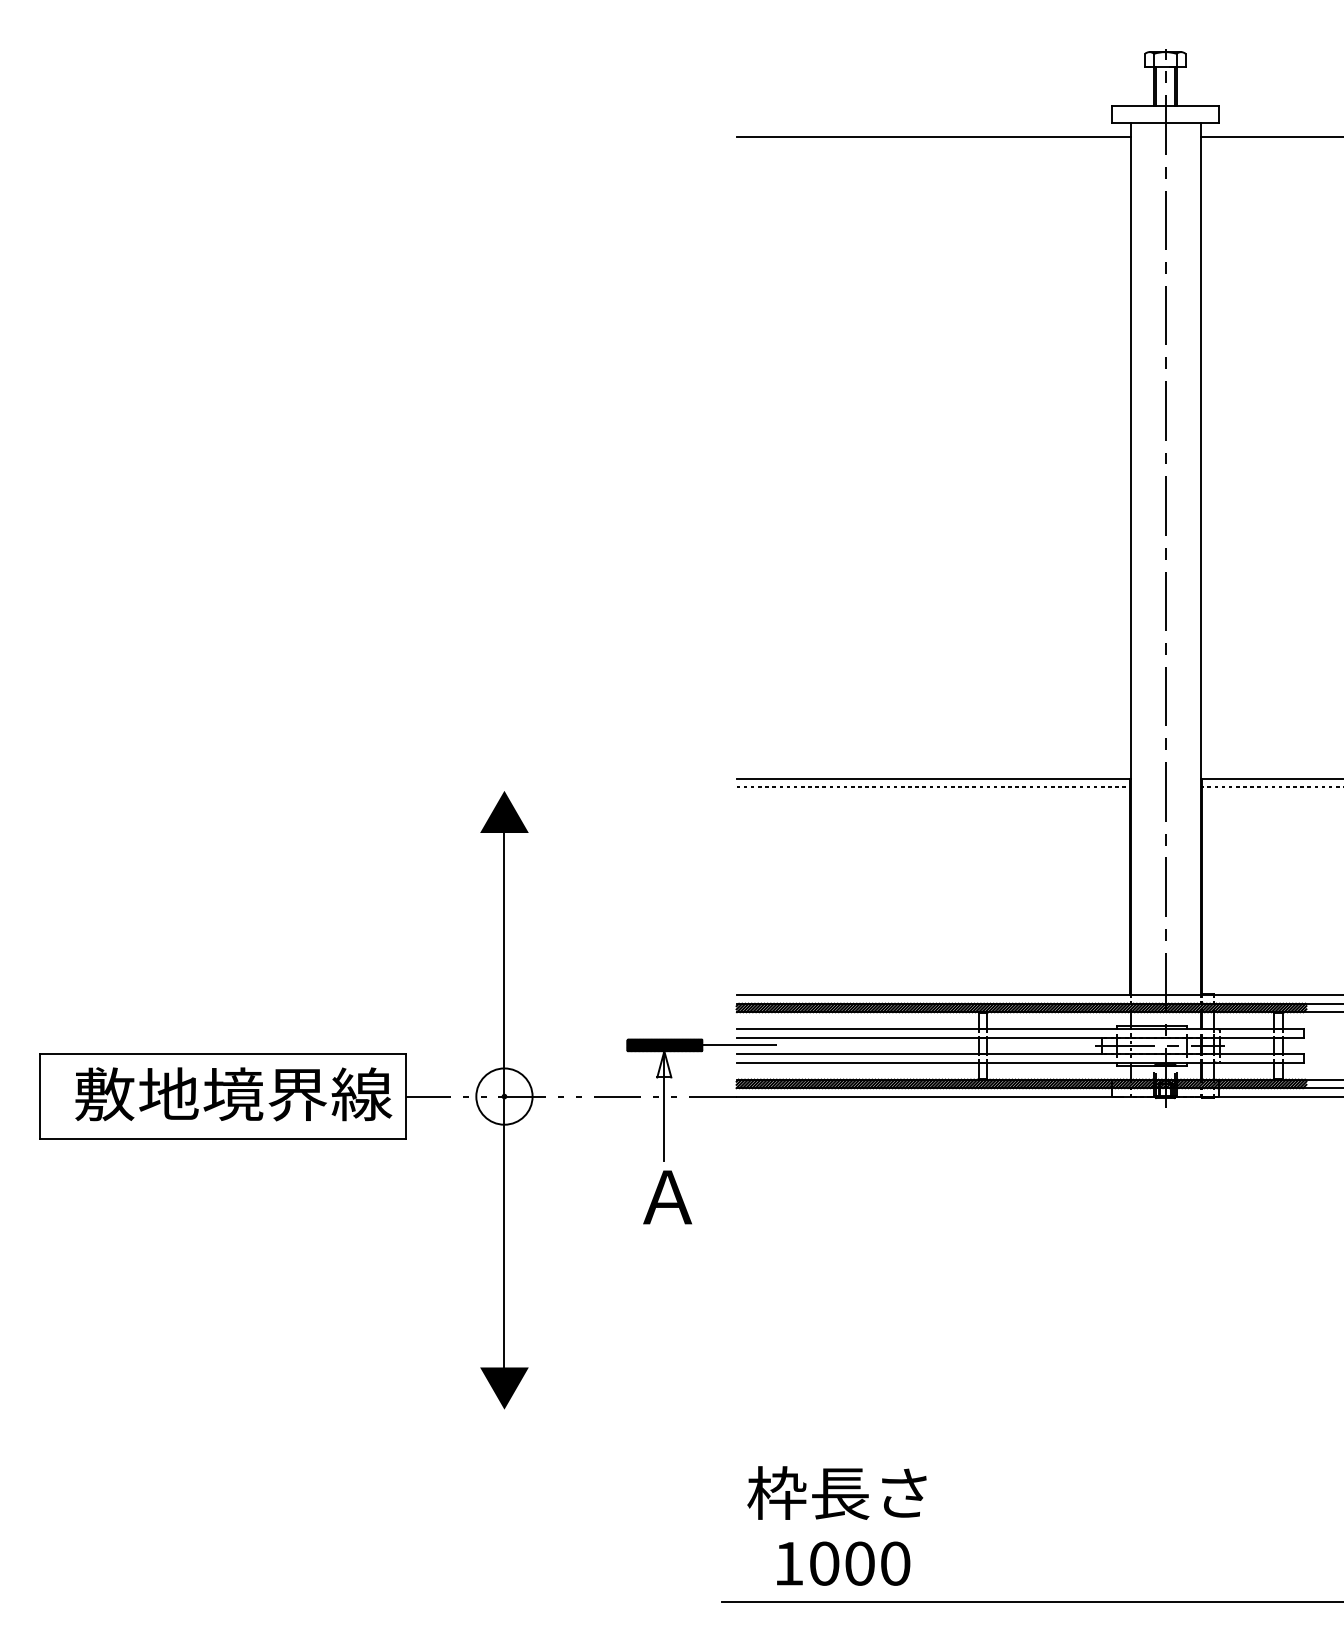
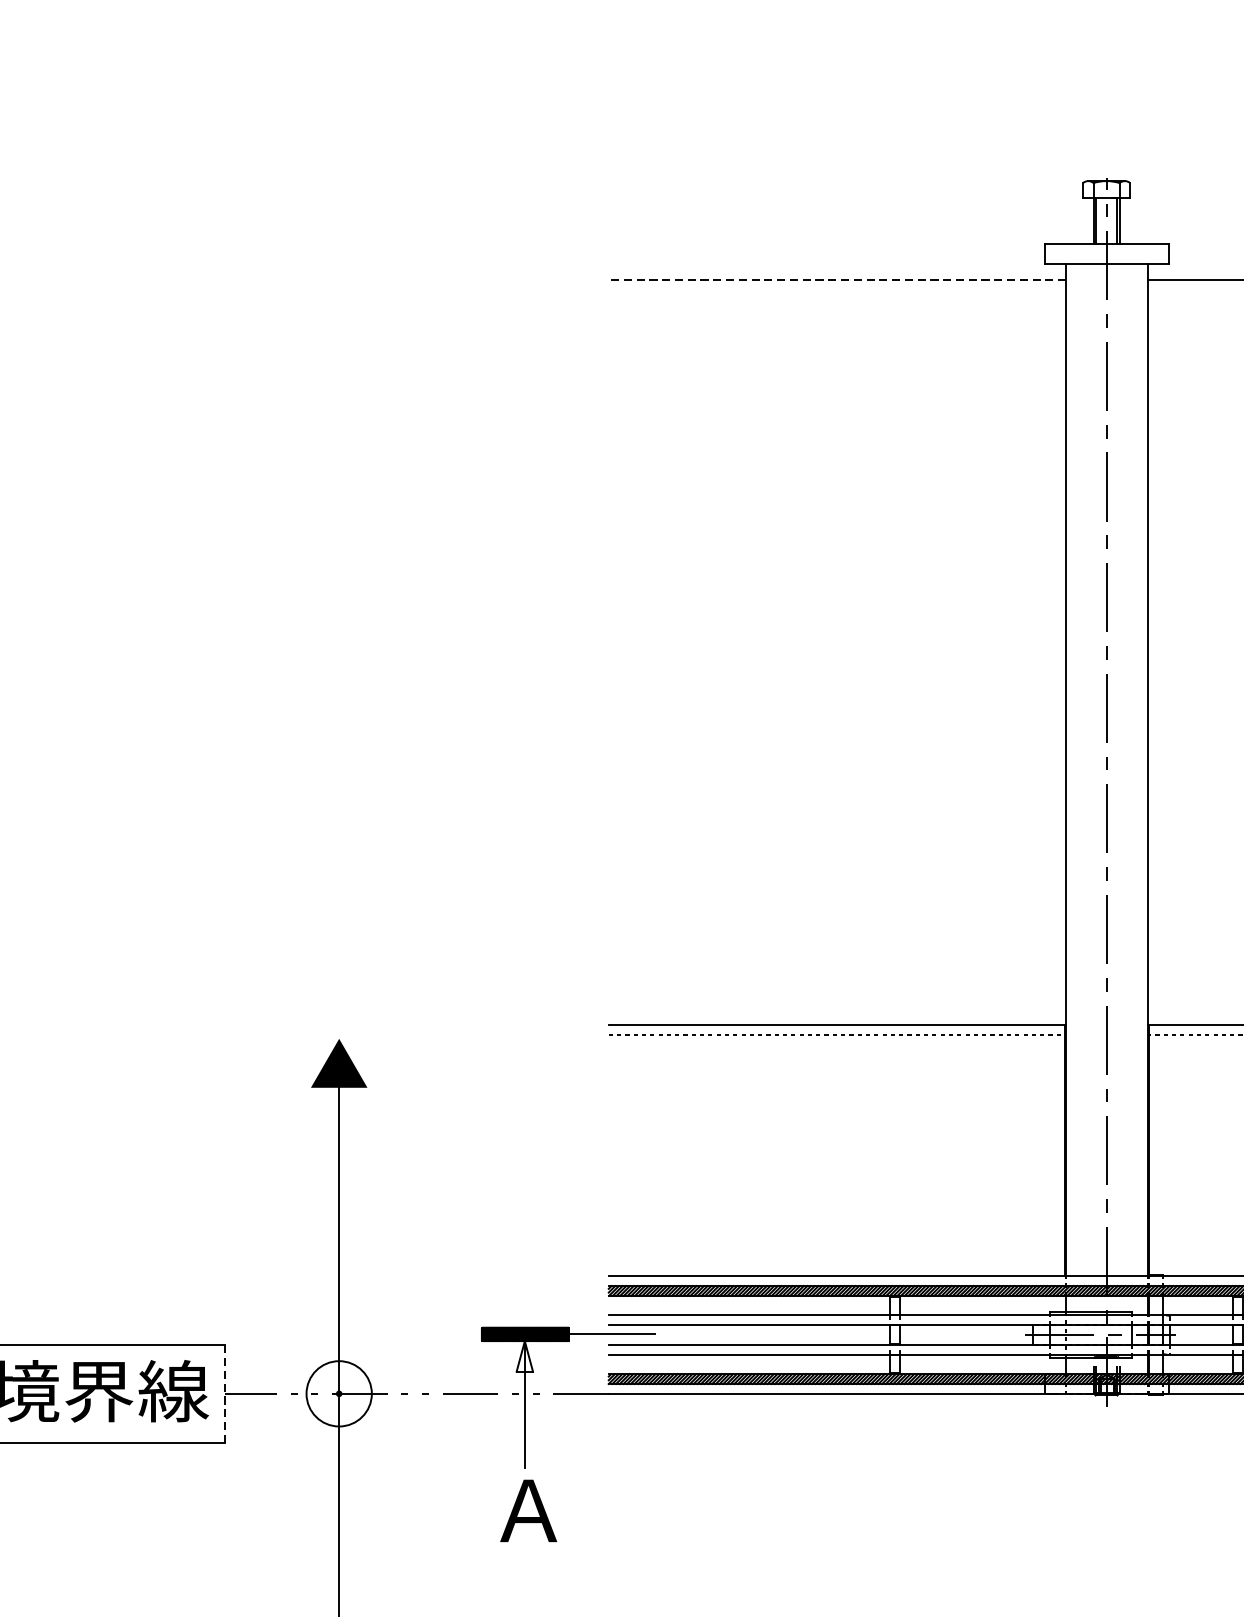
line: (933, 137) -> (837, 280), solid -> dashed
line: (406, 1096) -> (225, 1393), solid -> dashed

